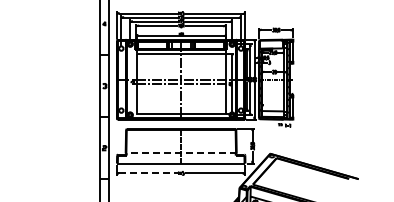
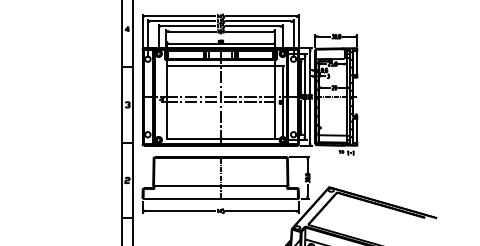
line: (181, 153) -> (221, 186), dashed -> solid
line: (148, 173) -> (180, 211), dashed -> solid

